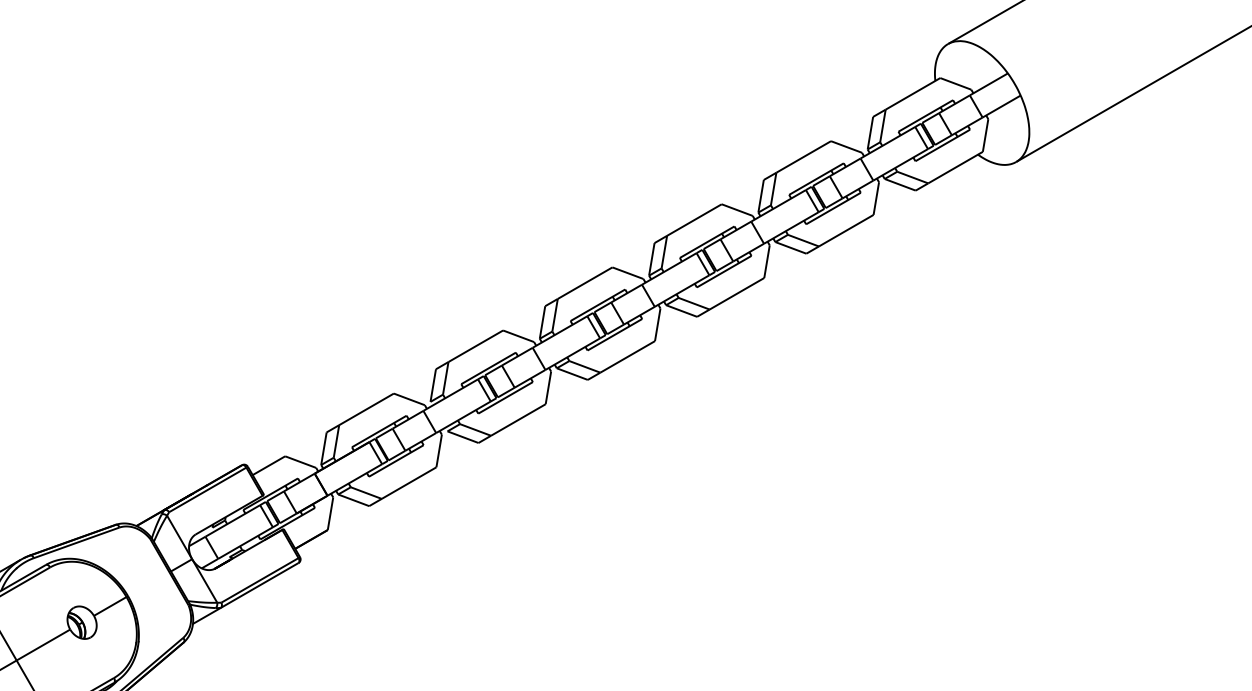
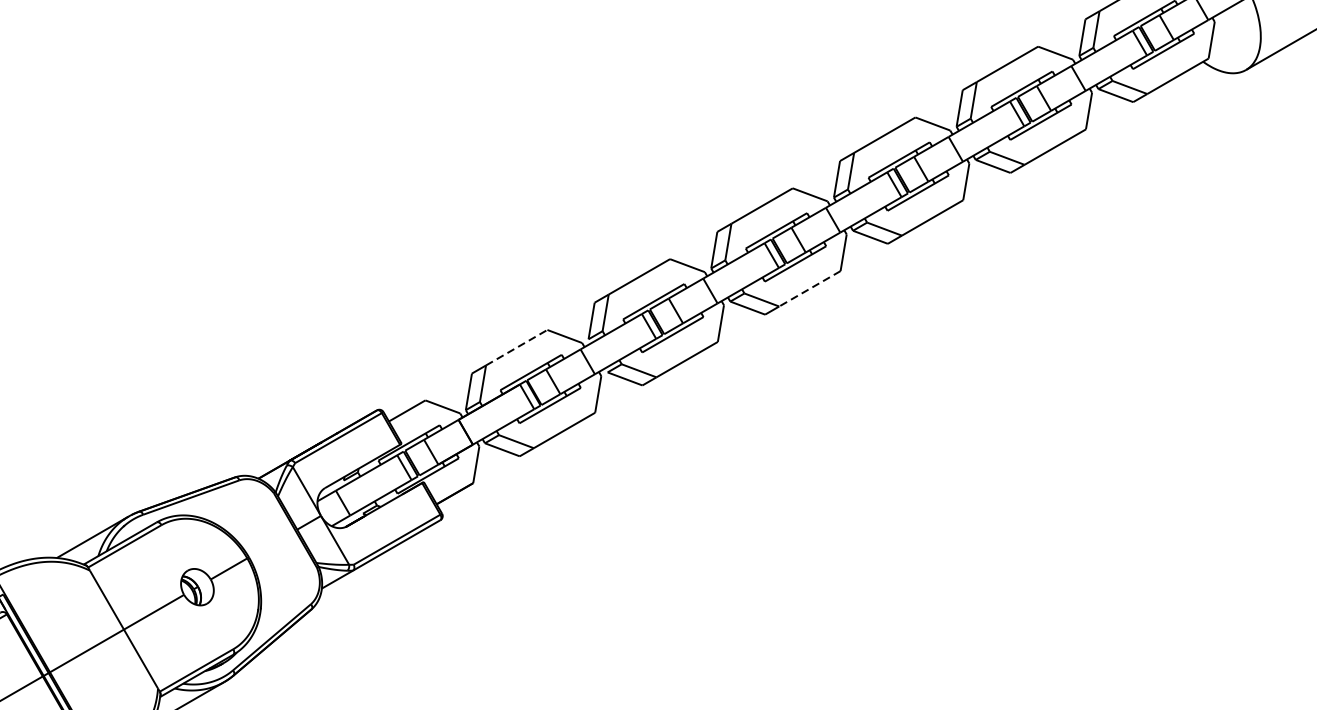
line: (627, 356) -> (809, 288), solid -> dashed
line: (366, 409) -> (516, 347), solid -> dashed

